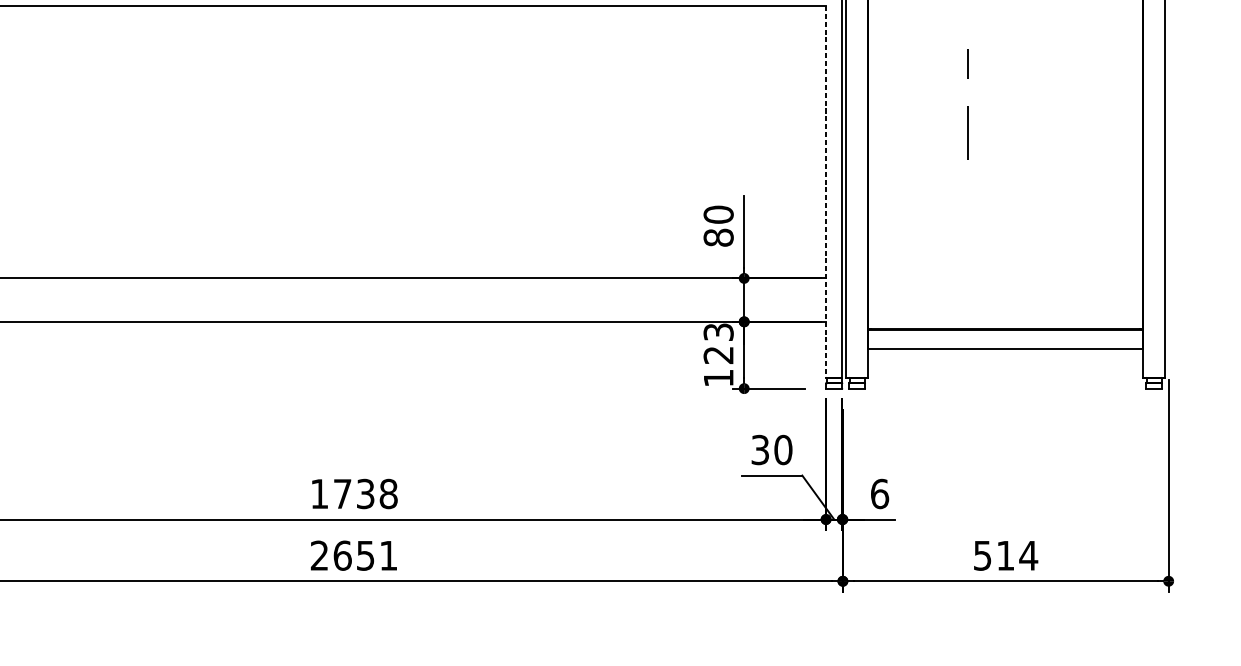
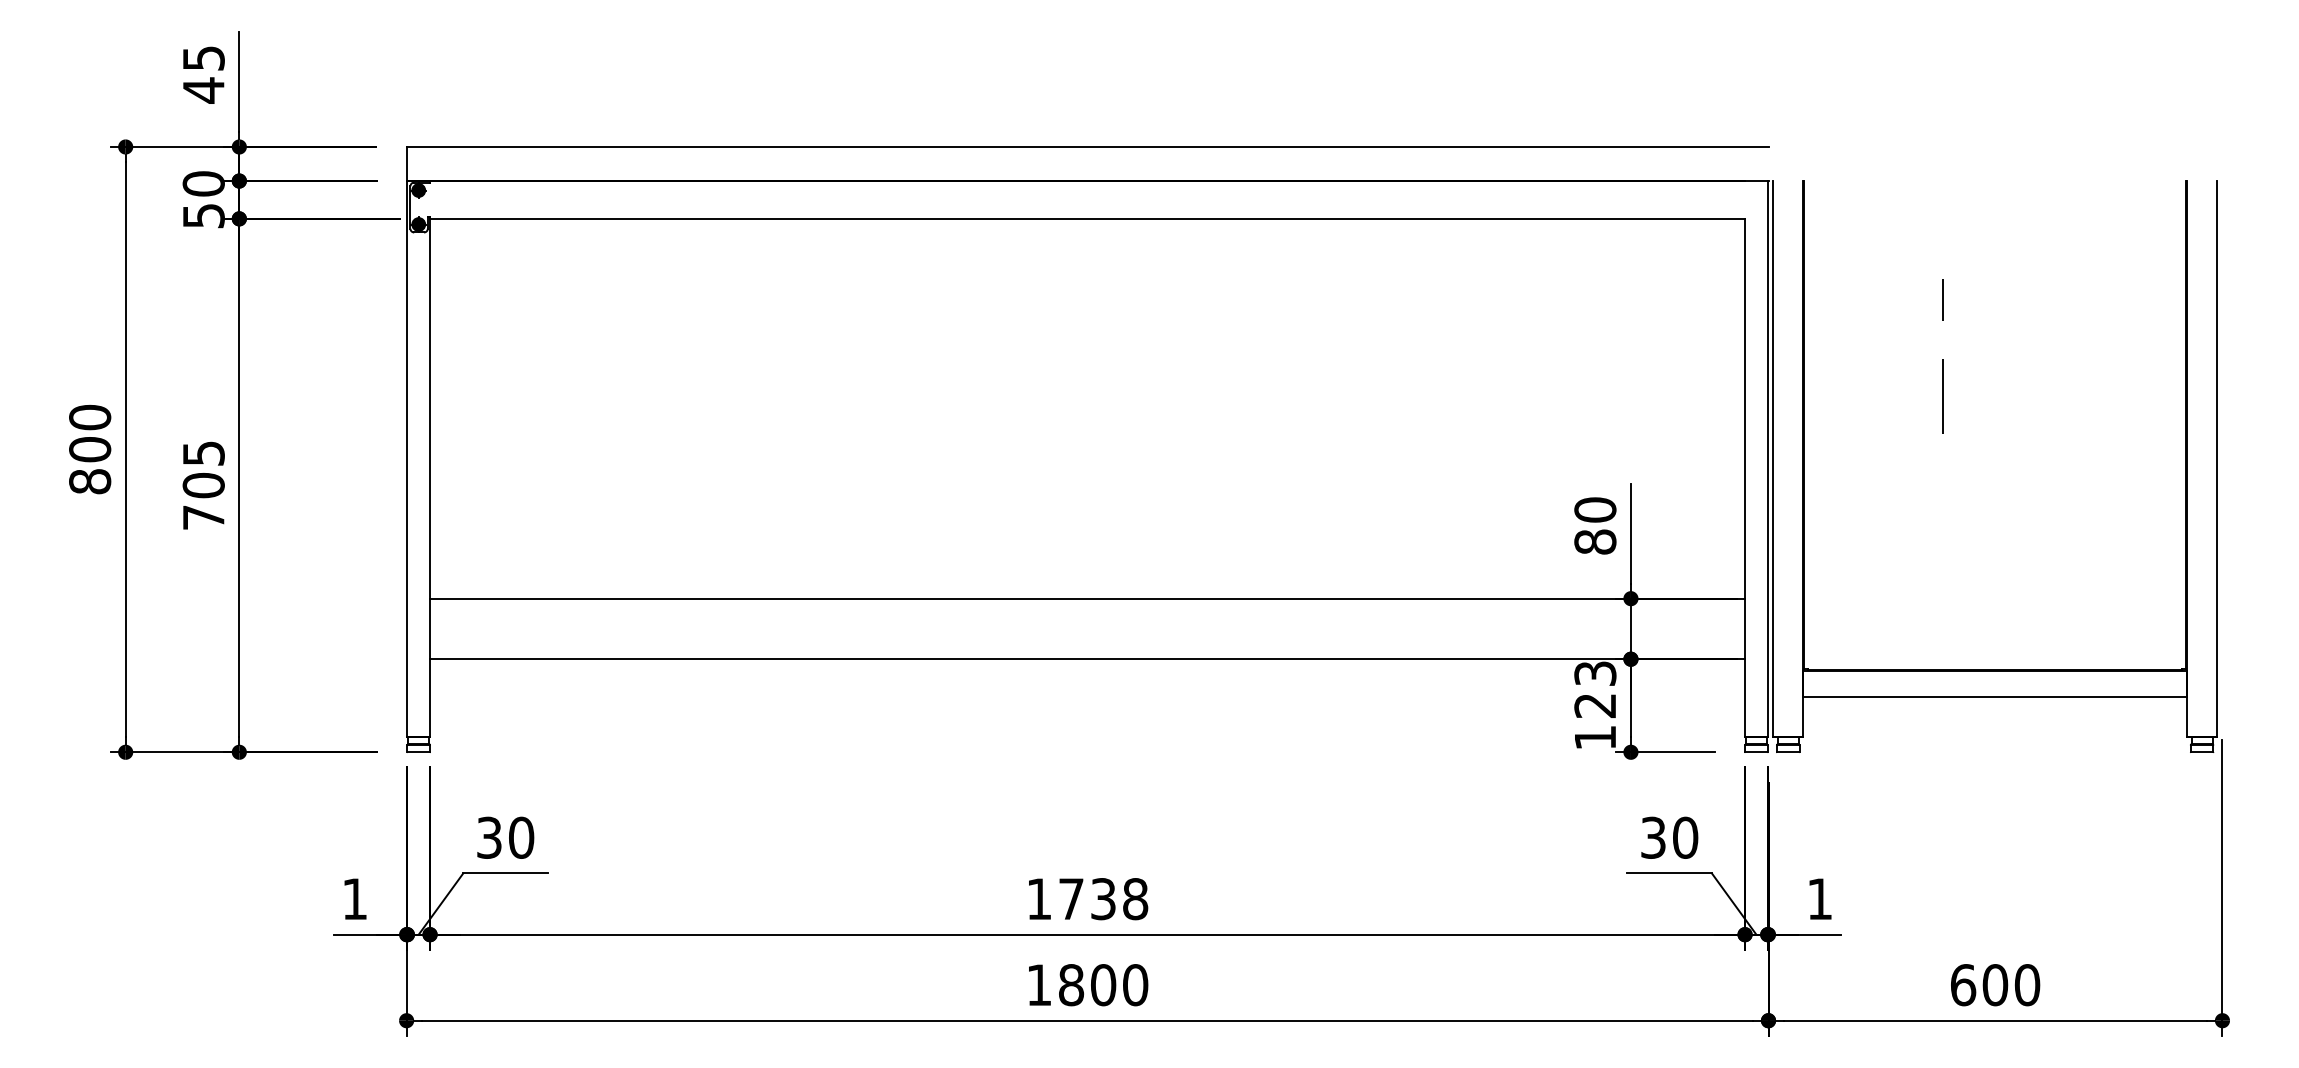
line: (826, 192) -> (1745, 478), dashed -> solid
text: (879, 494) -> (1819, 899), 6 -> 1
text: (354, 555) -> (1087, 985), 2651 -> 1800
text: (1005, 555) -> (1995, 985), 514 -> 600

